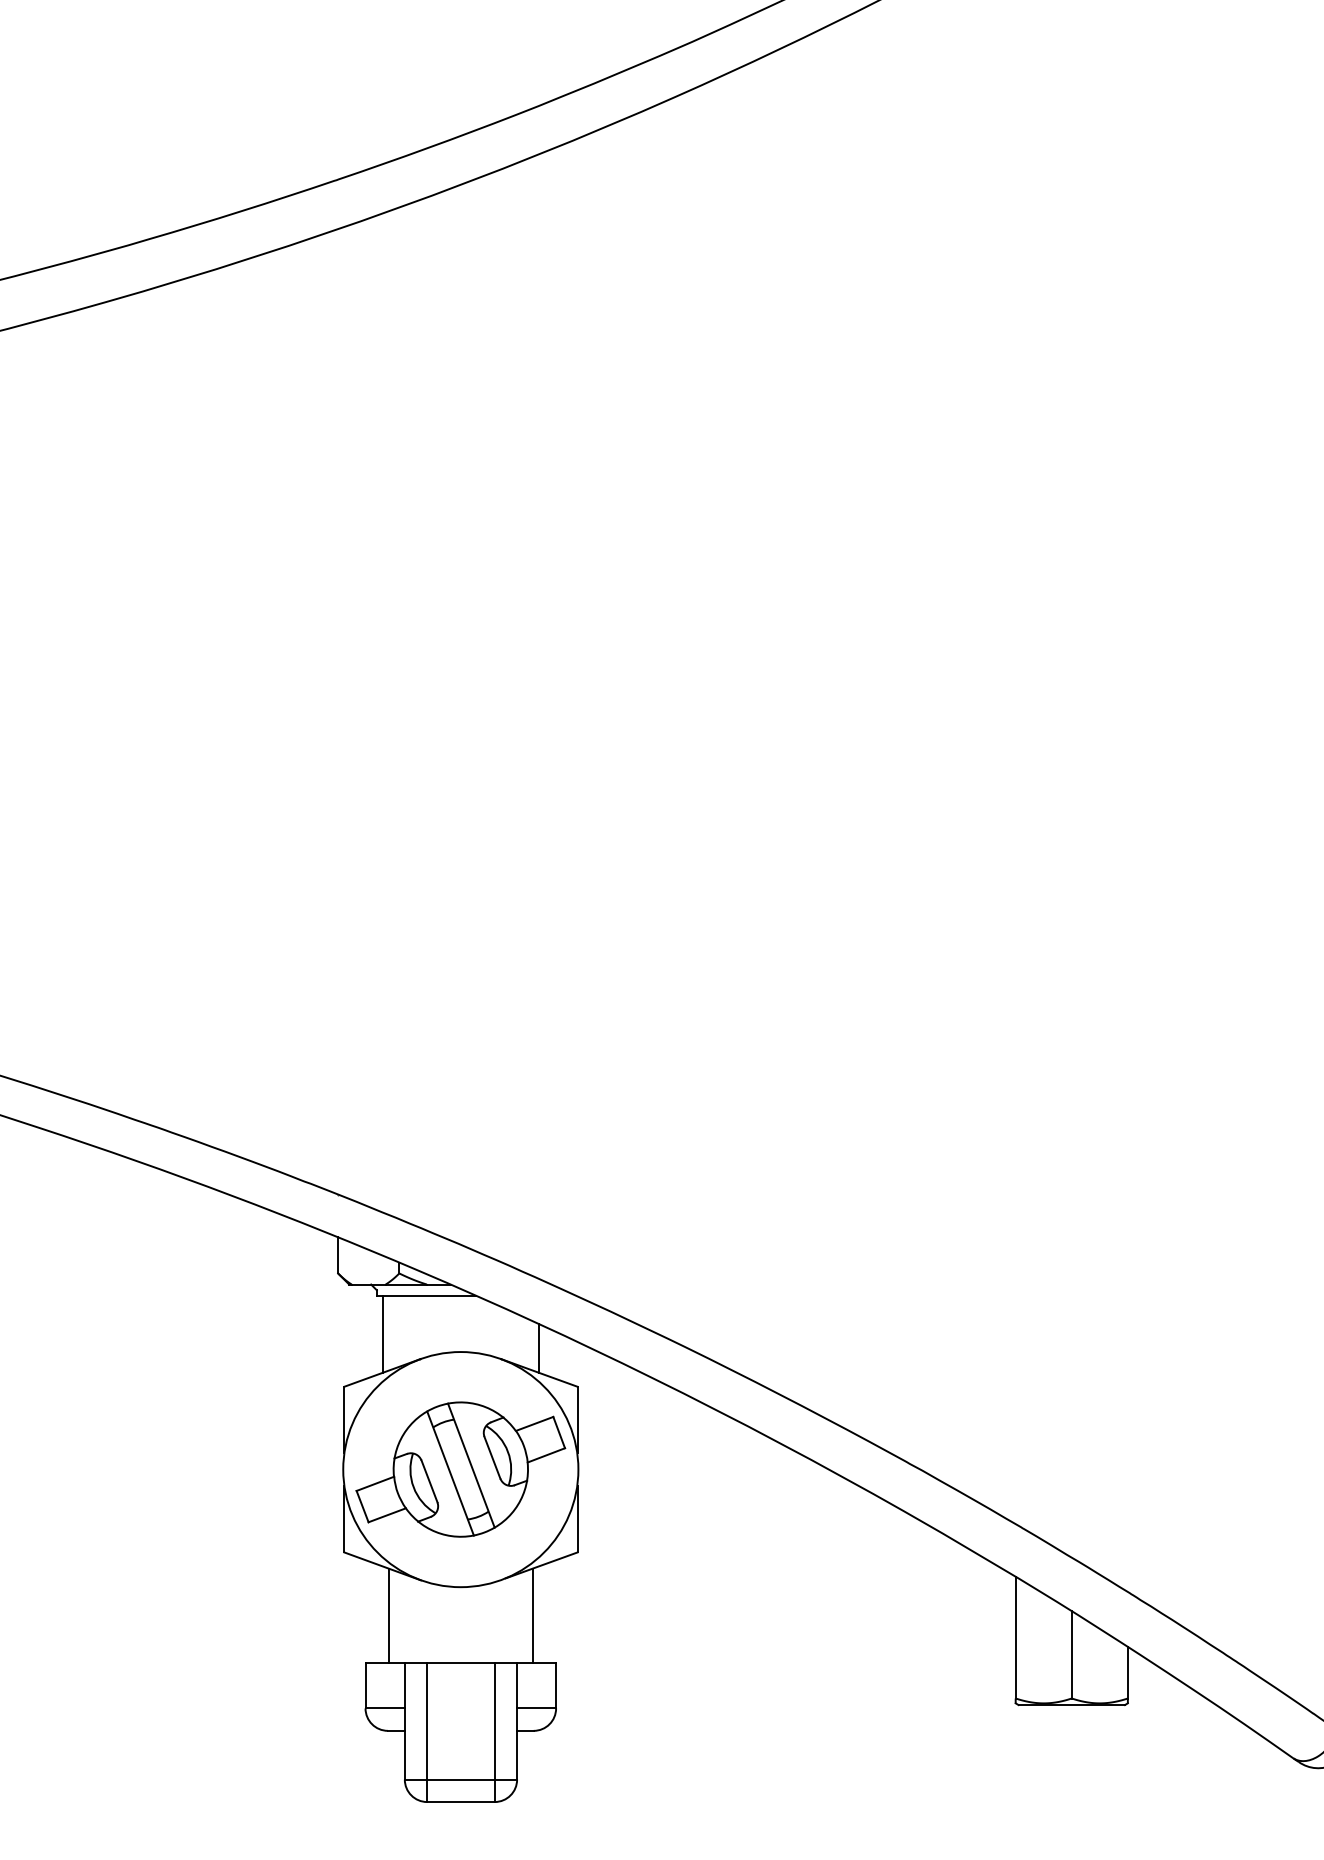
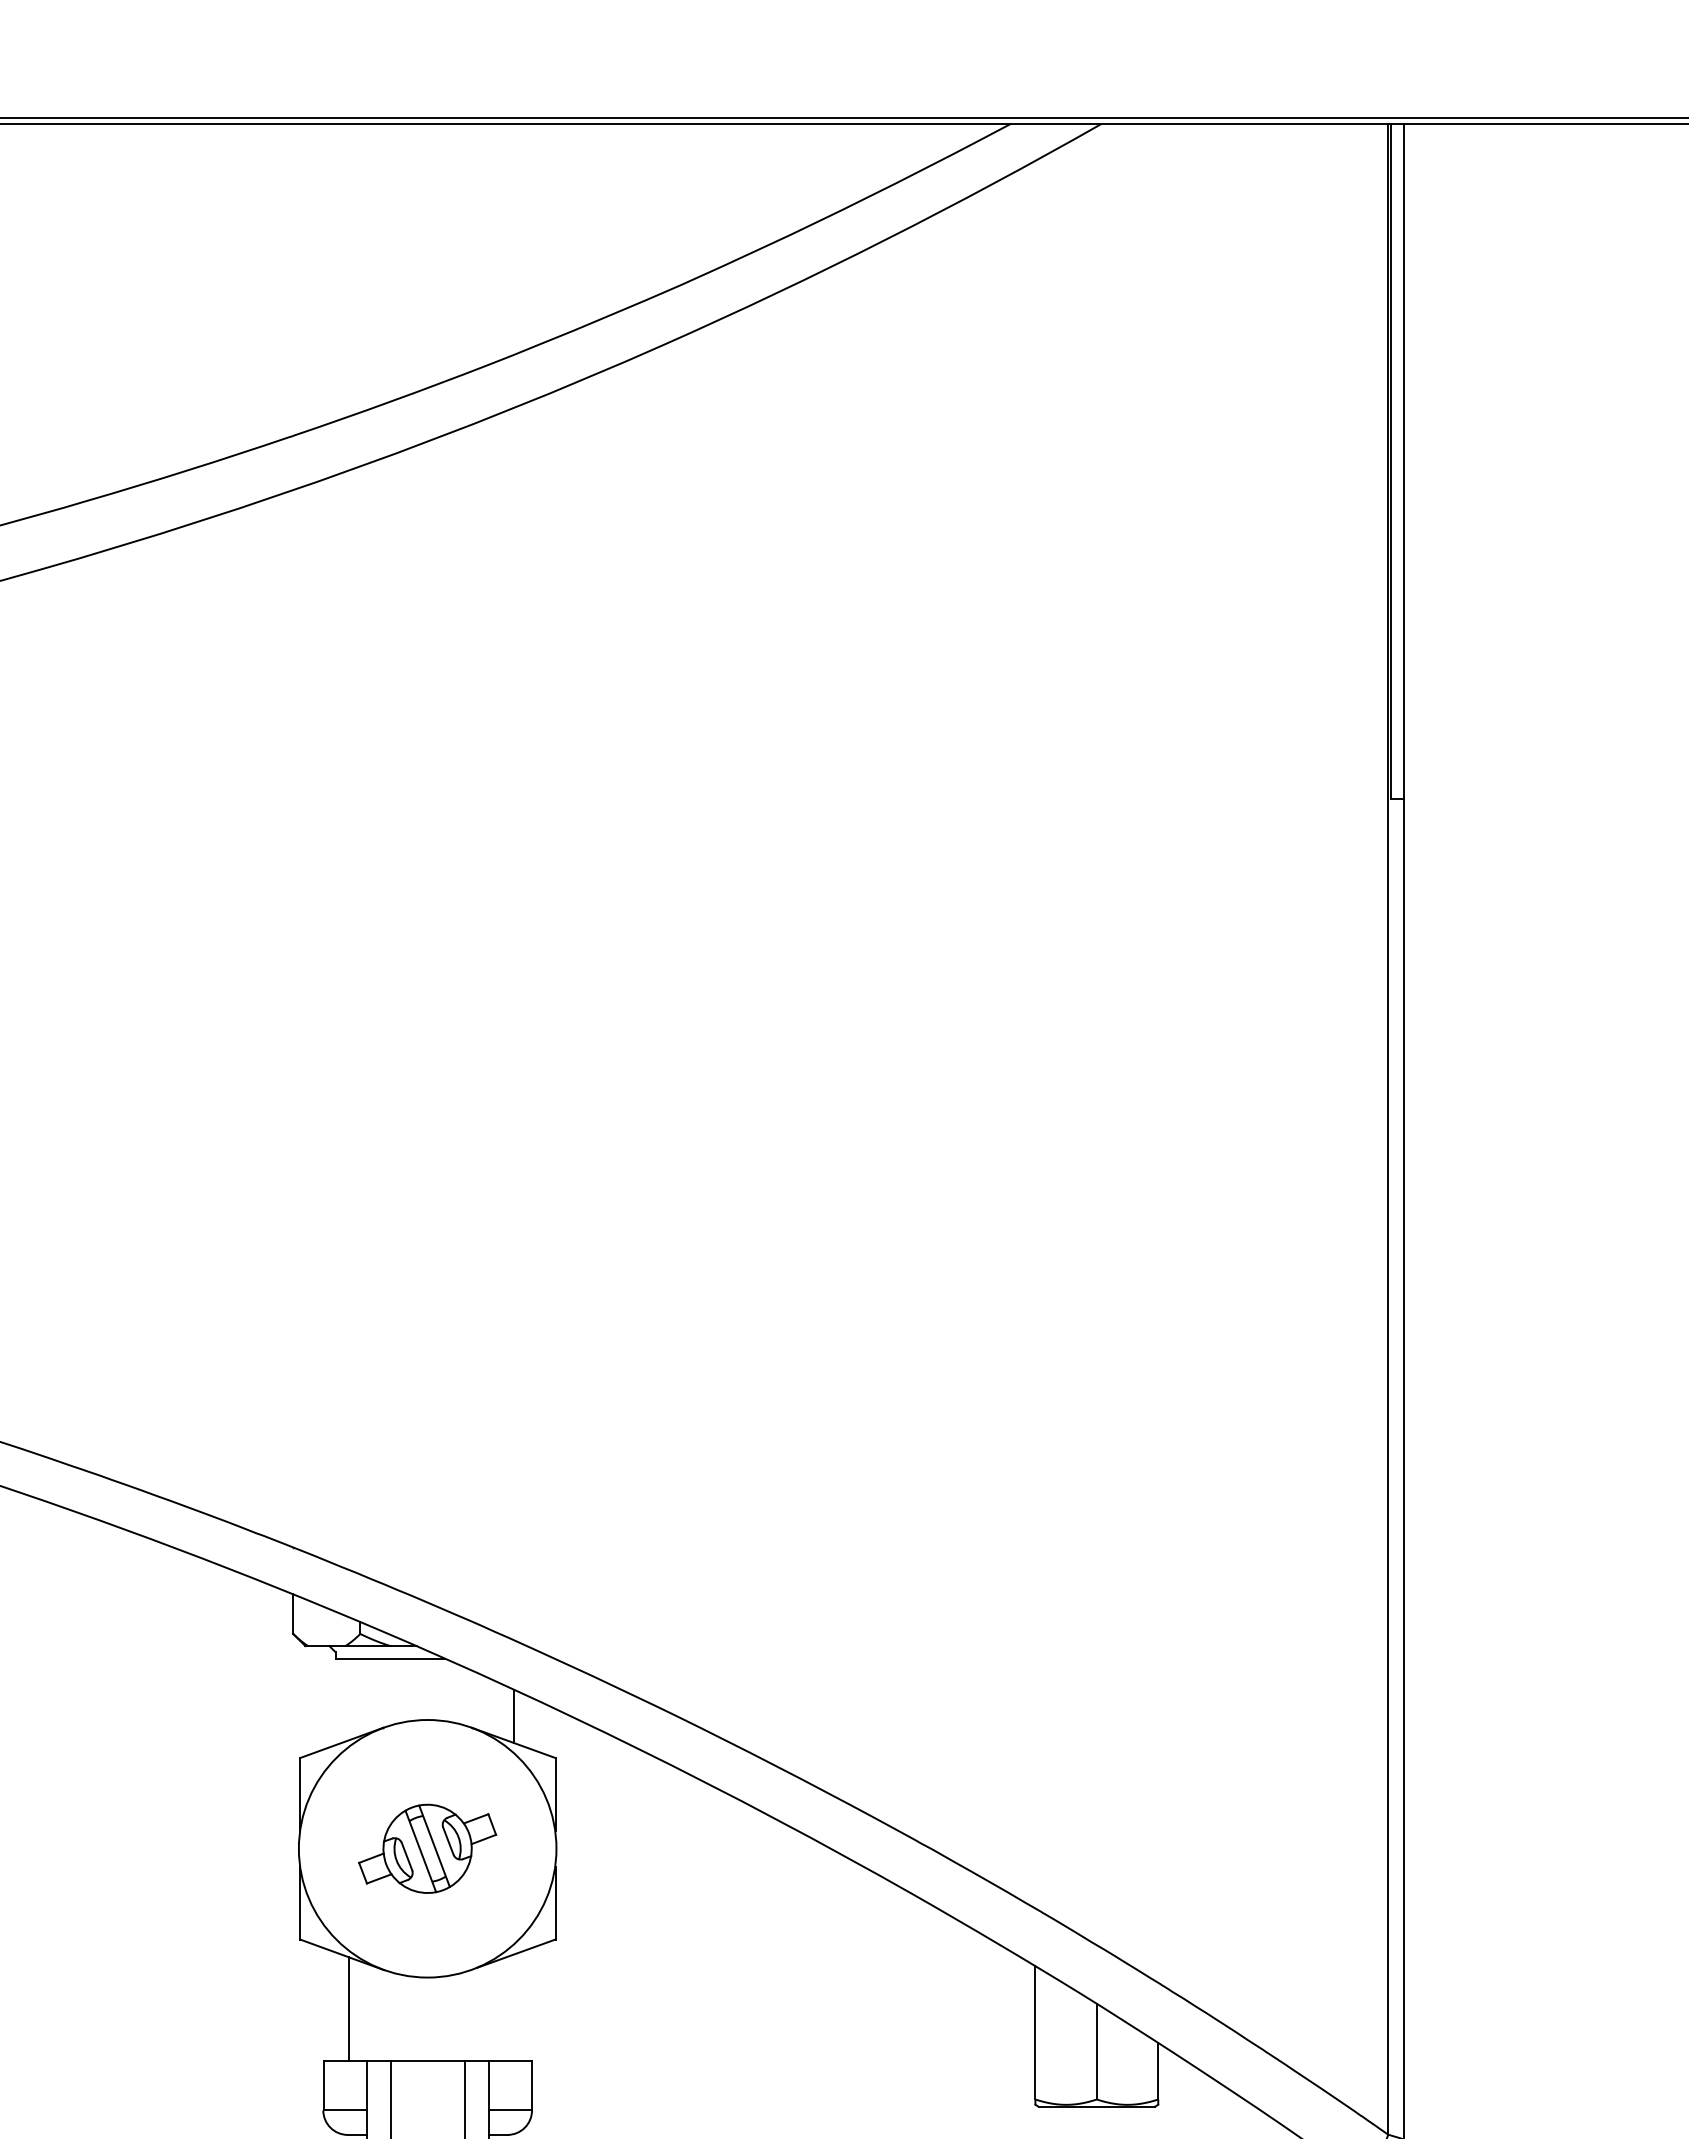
line: (382, 1334) -> (341, 1700), removed
part: (460, 1469) -> (427, 1848), size x0.6
line: (532, 1616) -> (506, 2009), removed

